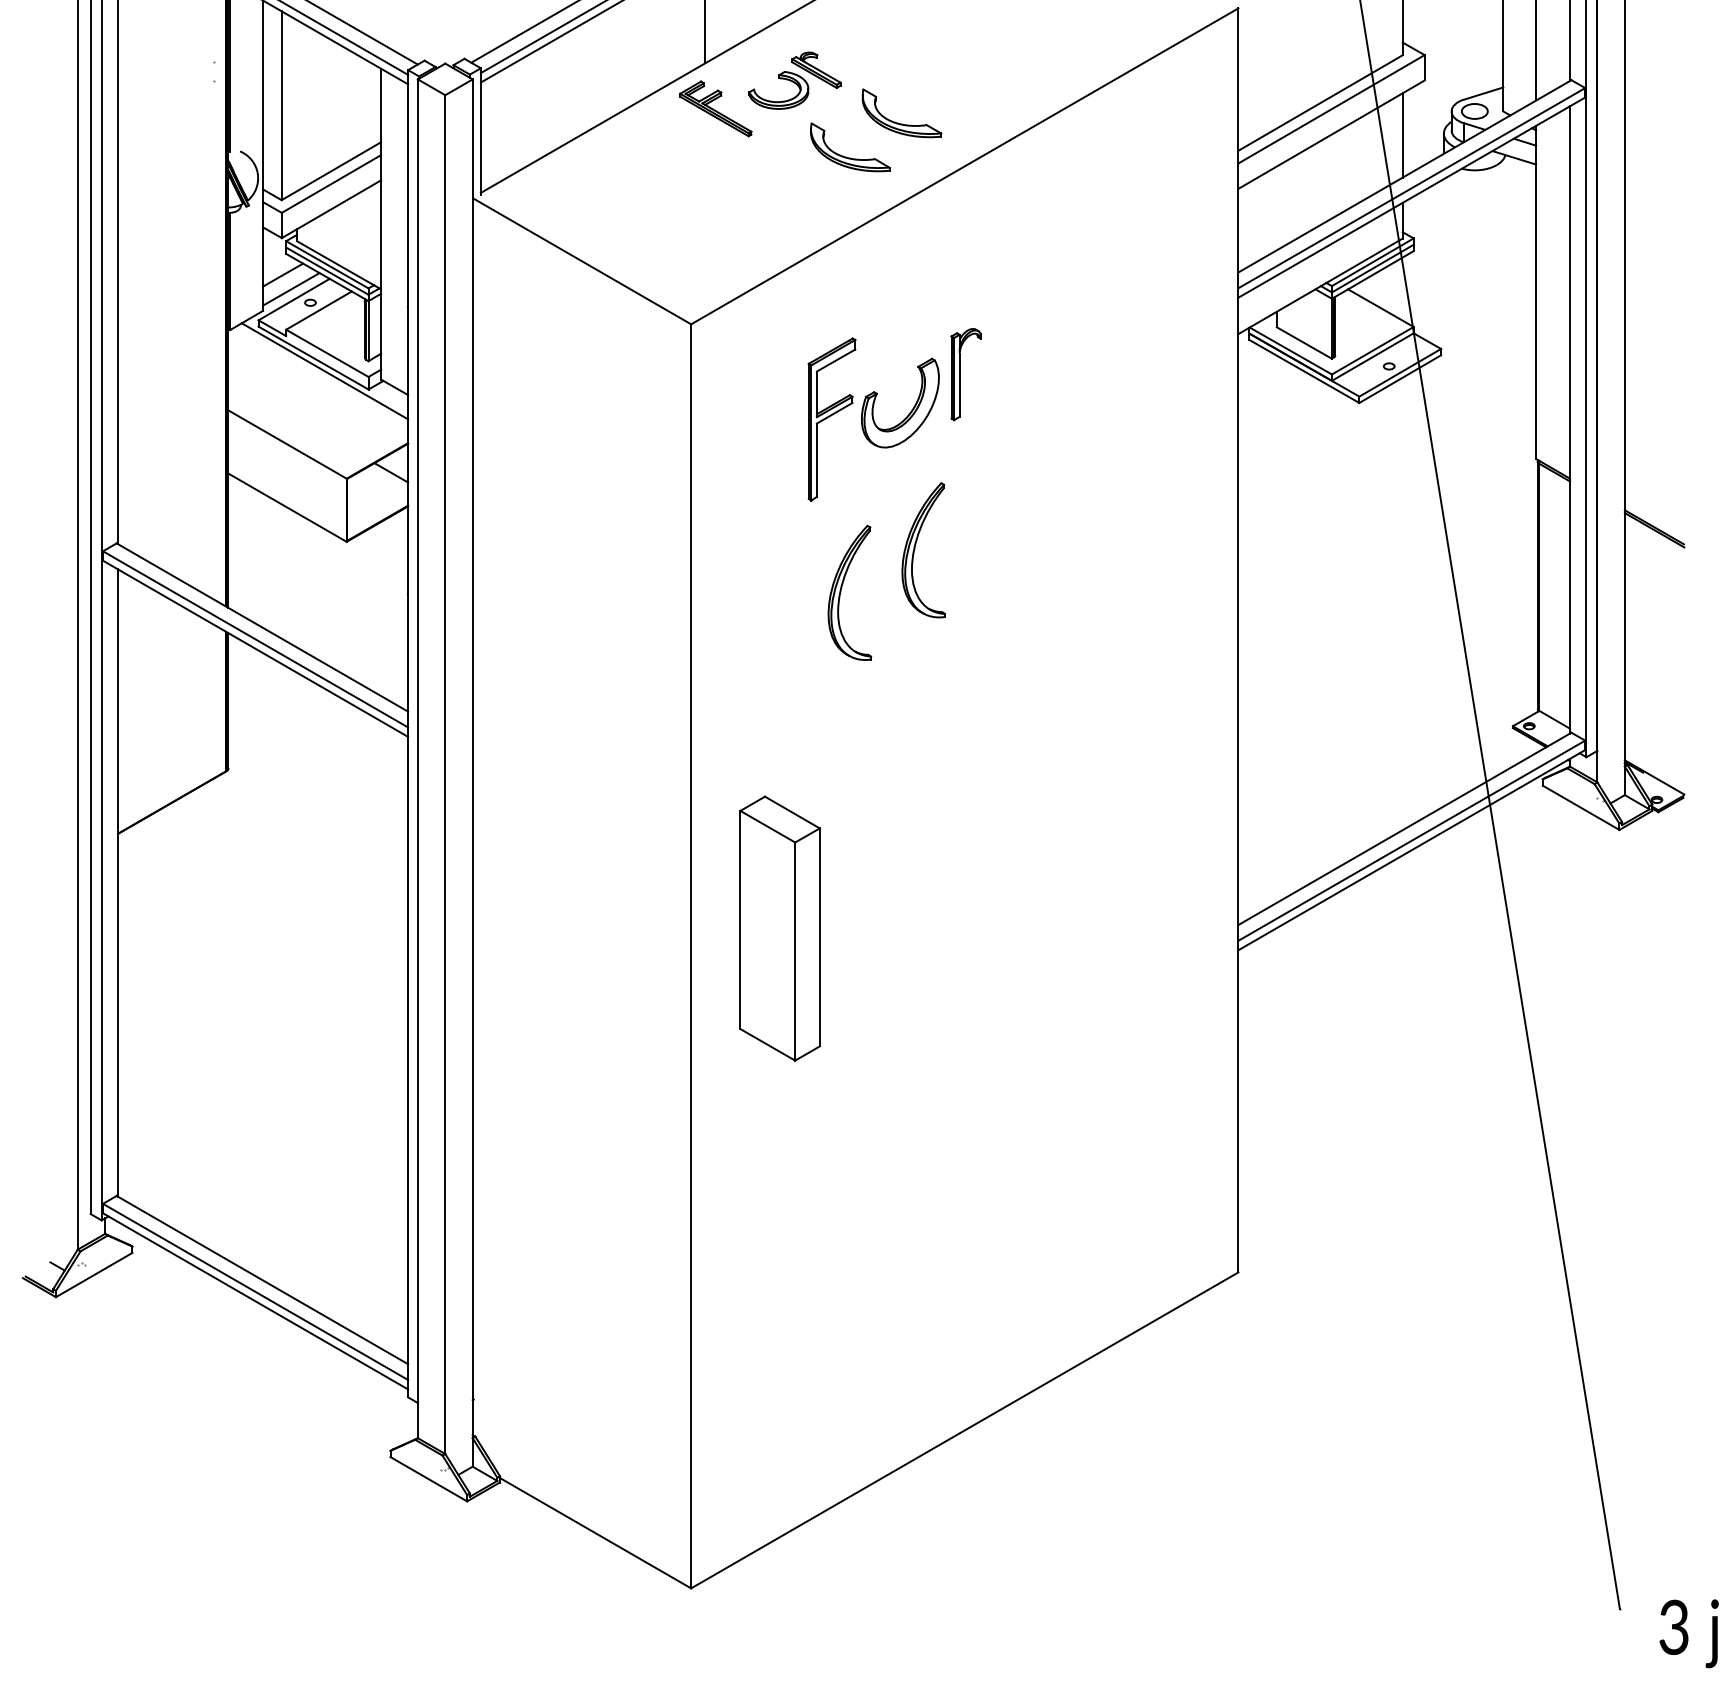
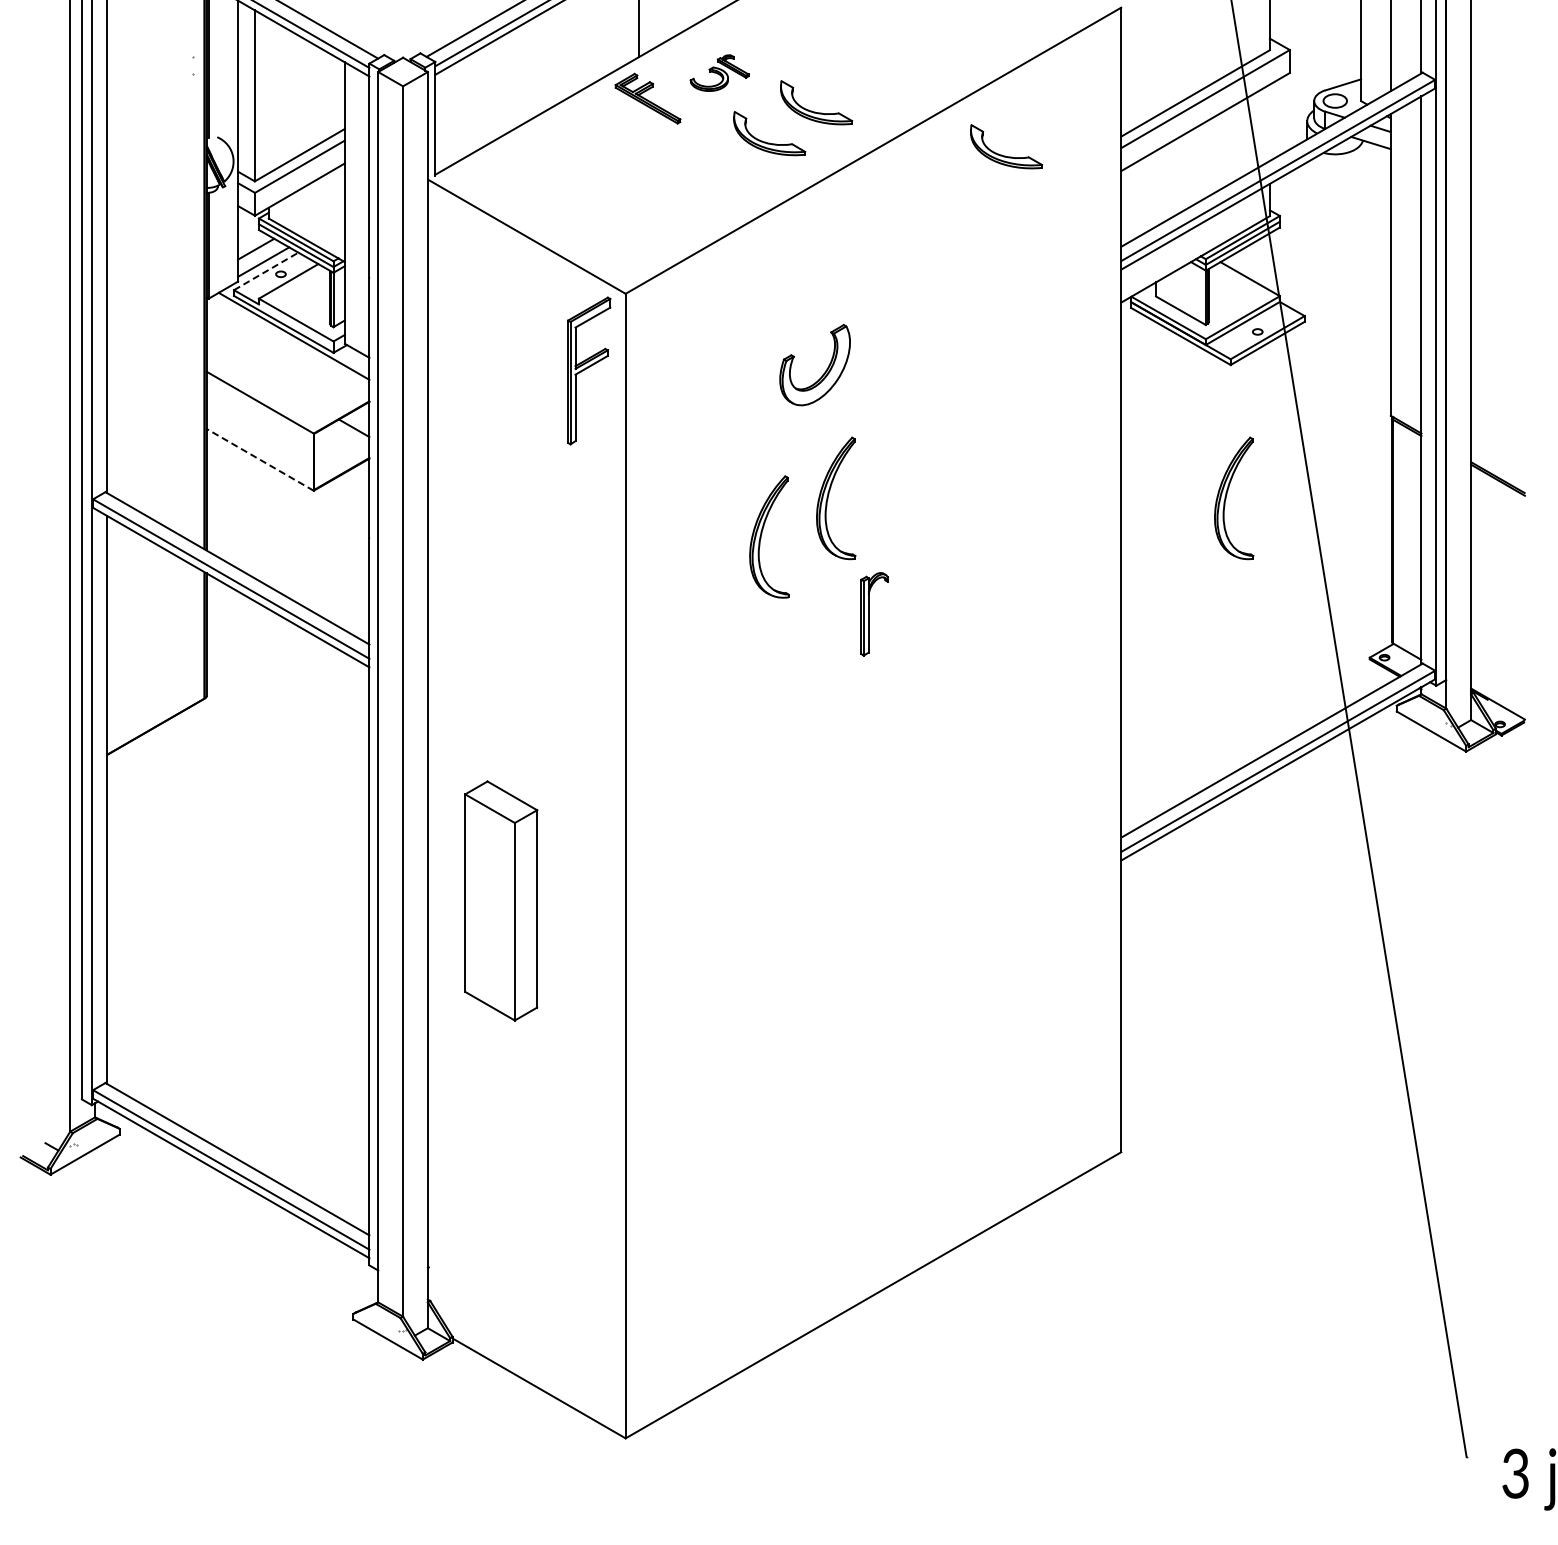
part: (794, 79) -> (719, 72), size x0.7
line: (1402, 135) -> (1269, 122), removed
part: (1110, 171) -> (1005, 155), added
line: (294, 299) -> (266, 271), solid -> dashed
part: (965, 374) -> (874, 614), moved
part: (832, 418) -> (589, 370), moved
line: (287, 507) -> (260, 459), solid -> dashed
part: (1354, 550) -> (1226, 498), added
part: (780, 928) -> (501, 900), moved

